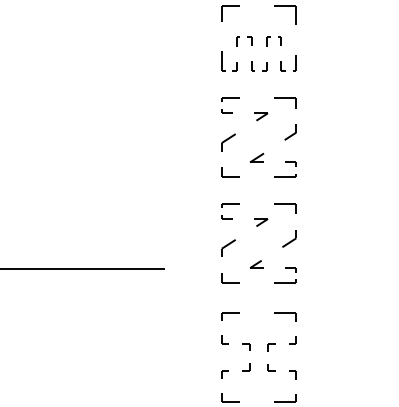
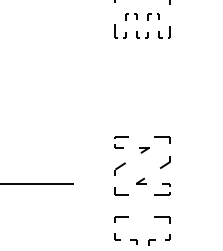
part: (263, 152) -> (146, 98), removed

